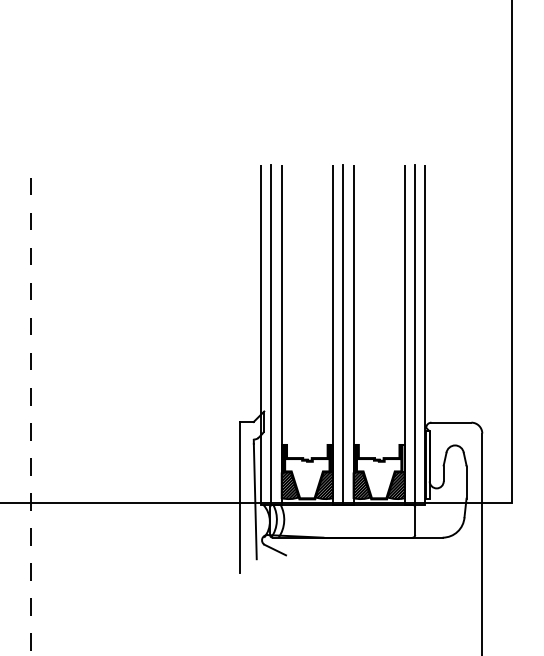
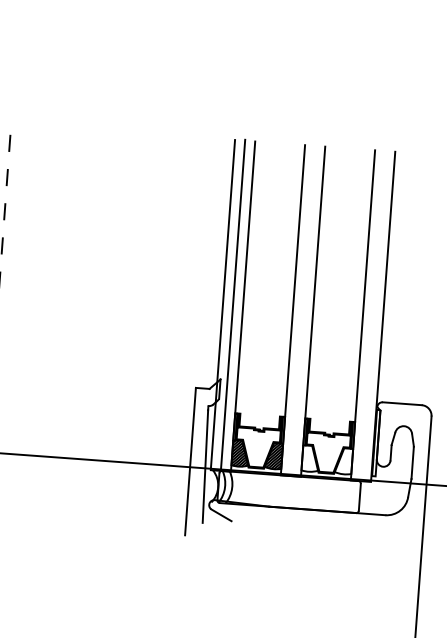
line: (343, 334) -> (303, 310), removed
line: (415, 334) -> (373, 315), removed
hatch: (361, 485) -> (310, 458), removed
hatch: (396, 485) -> (344, 461), removed

